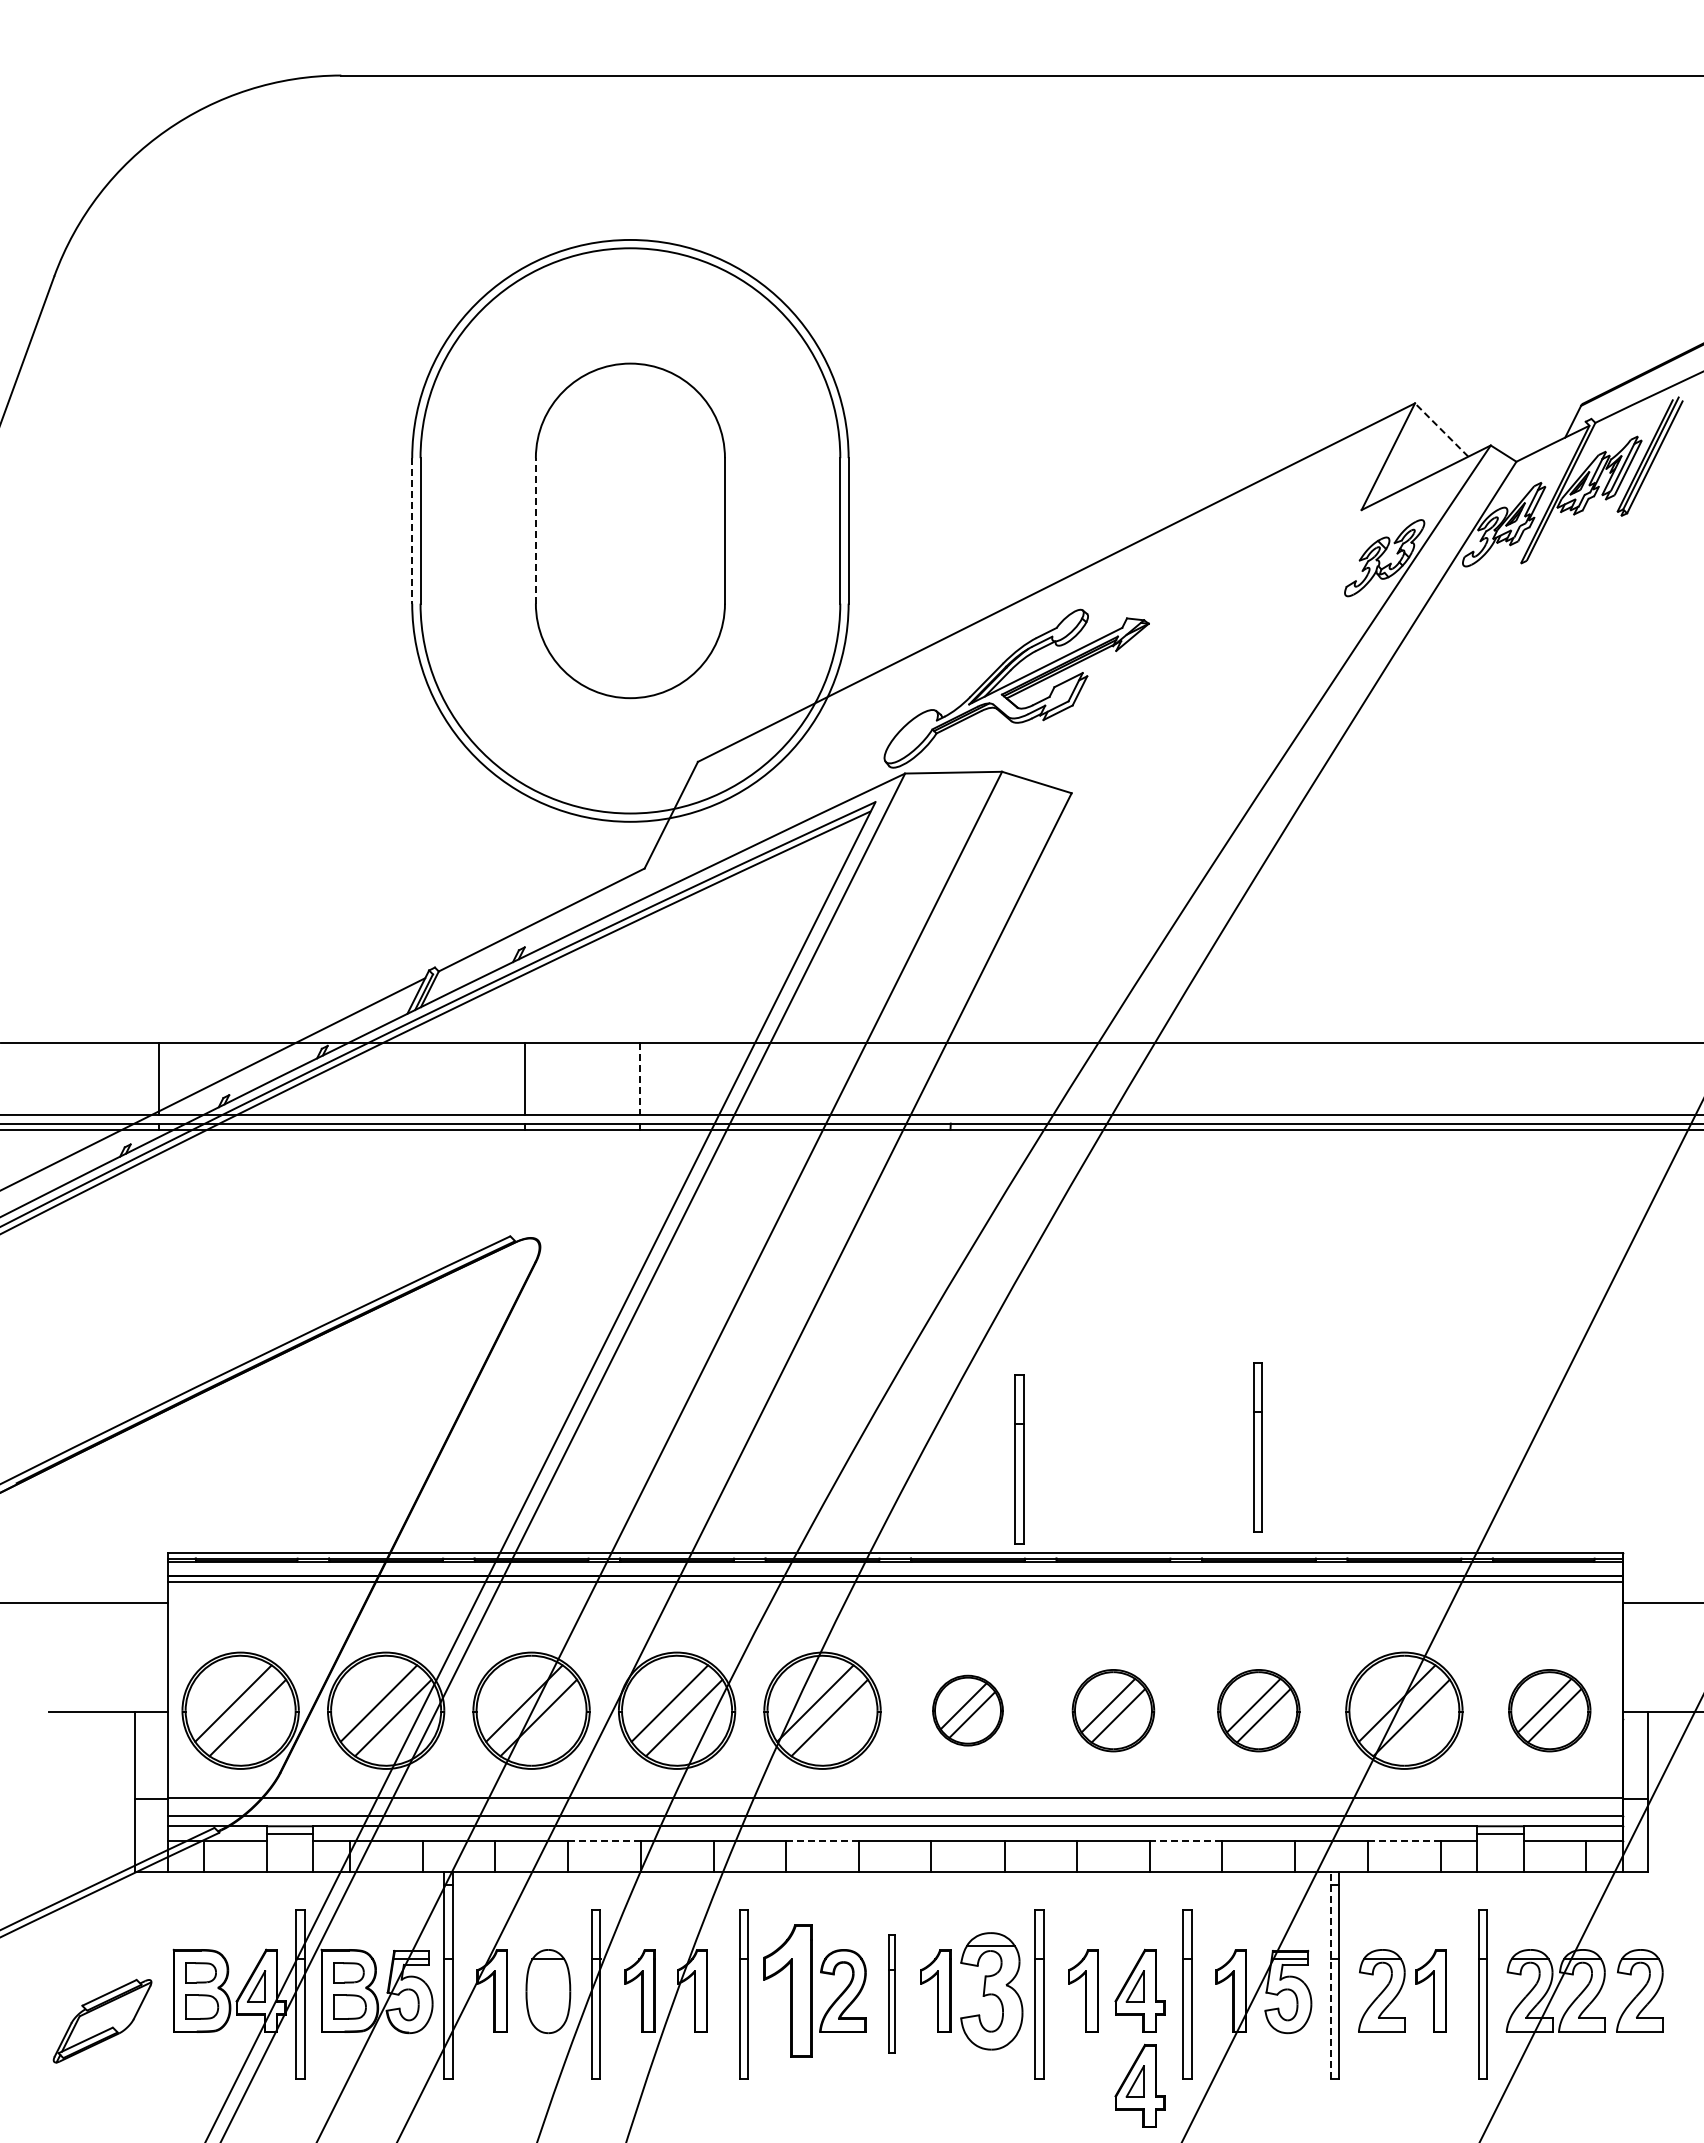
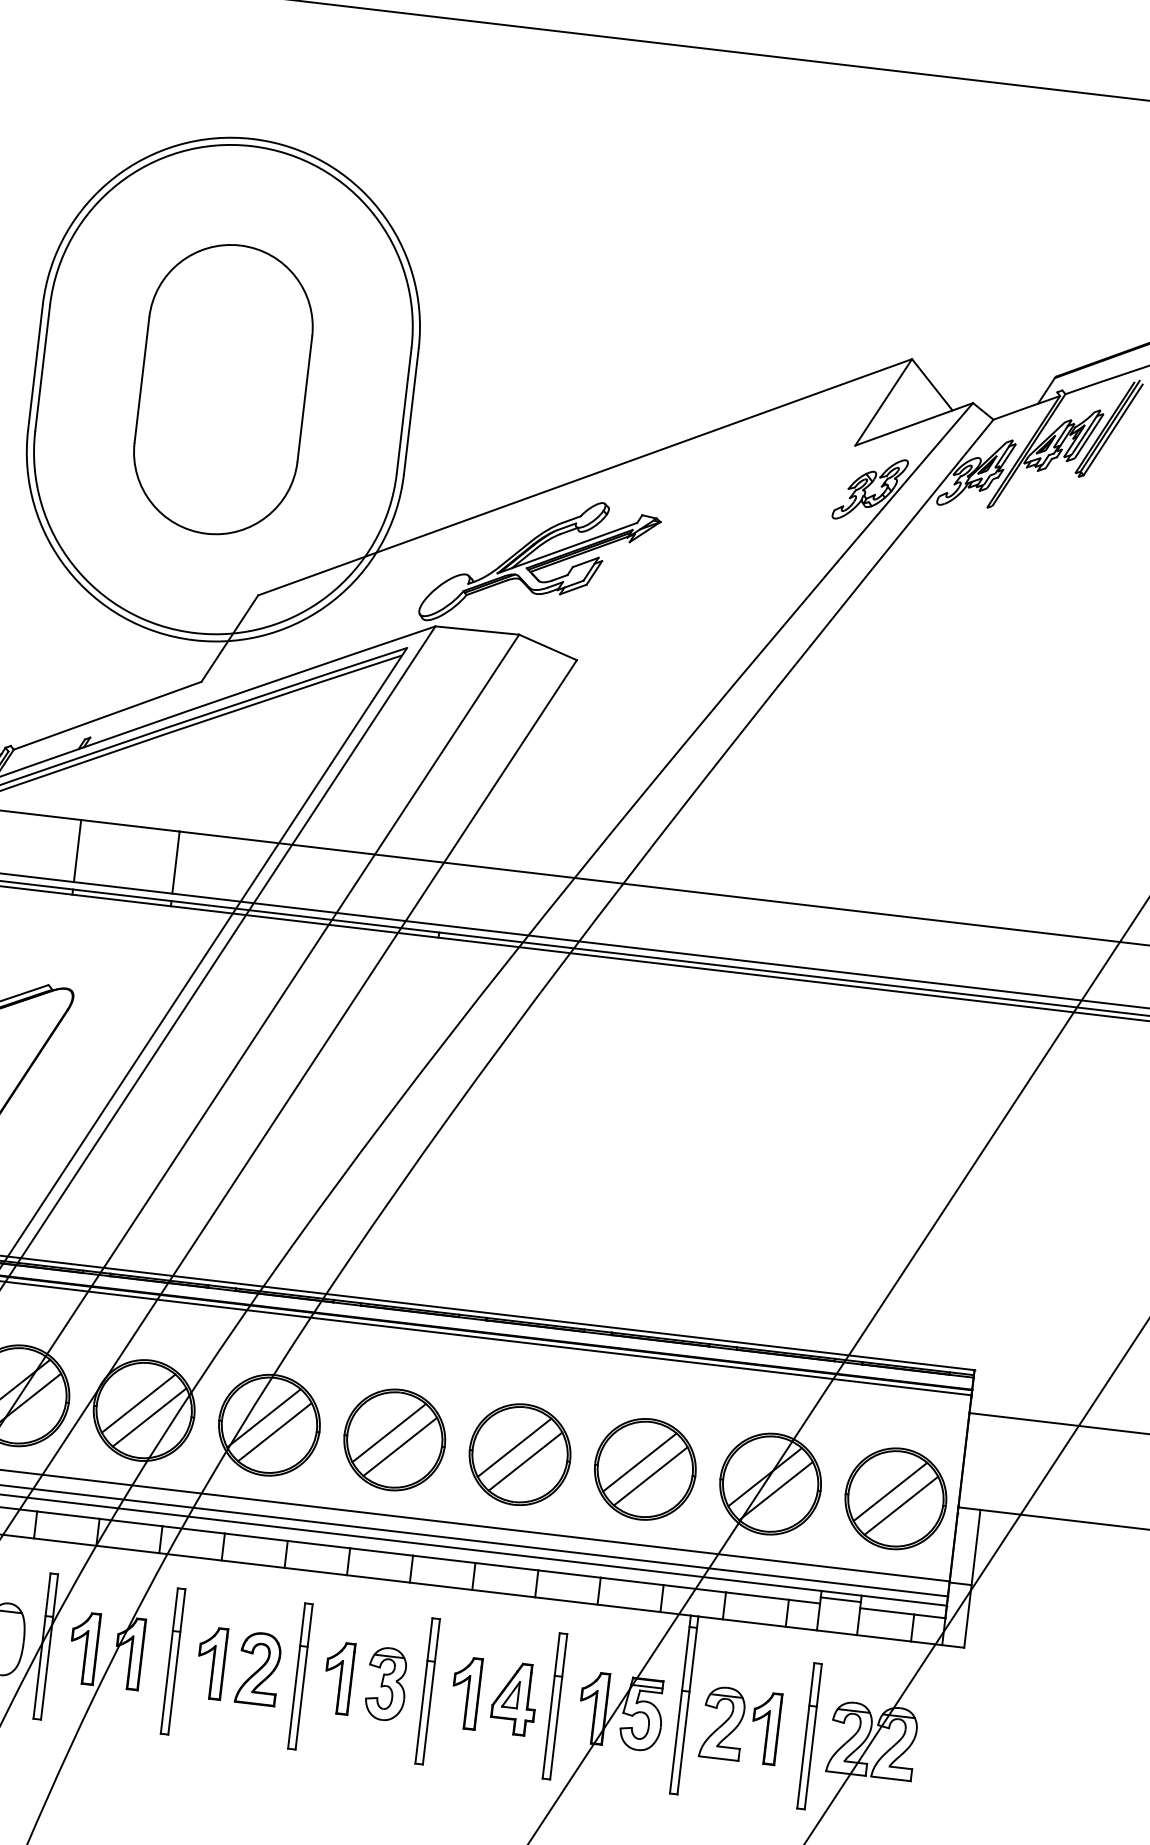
line: (1441, 430) -> (932, 385), dashed -> solid
line: (412, 530) -> (35, 367), dashed -> solid
line: (535, 530) -> (141, 379), dashed -> solid
line: (639, 1079) -> (175, 863), dashed -> solid
part: (1257, 1447) -> (670, 1242), removed
part: (1019, 1459) -> (464, 1228), removed
part: (967, 1710) -> (394, 1439), size x1.67
part: (1113, 1710) -> (520, 1454), size x1.43
part: (1258, 1710) -> (645, 1469), size x1.43
part: (1549, 1710) -> (895, 1498), size x1.43
line: (603, 1840) -> (67, 1514), dashed -> solid
line: (822, 1840) -> (256, 1536), dashed -> solid
line: (1185, 1840) -> (568, 1573), dashed -> solid
line: (1404, 1840) -> (757, 1595), dashed -> solid
line: (1330, 1974) -> (680, 1703), dashed -> solid
part: (787, 1990) -> (211, 1662), size x0.62
part: (1639, 1990) -> (944, 1748), removed
part: (991, 1991) -> (386, 1684), size x0.71
part: (891, 1994) -> (300, 1676), size x1.43
part: (1139, 2085) -> (504, 1780), removed

